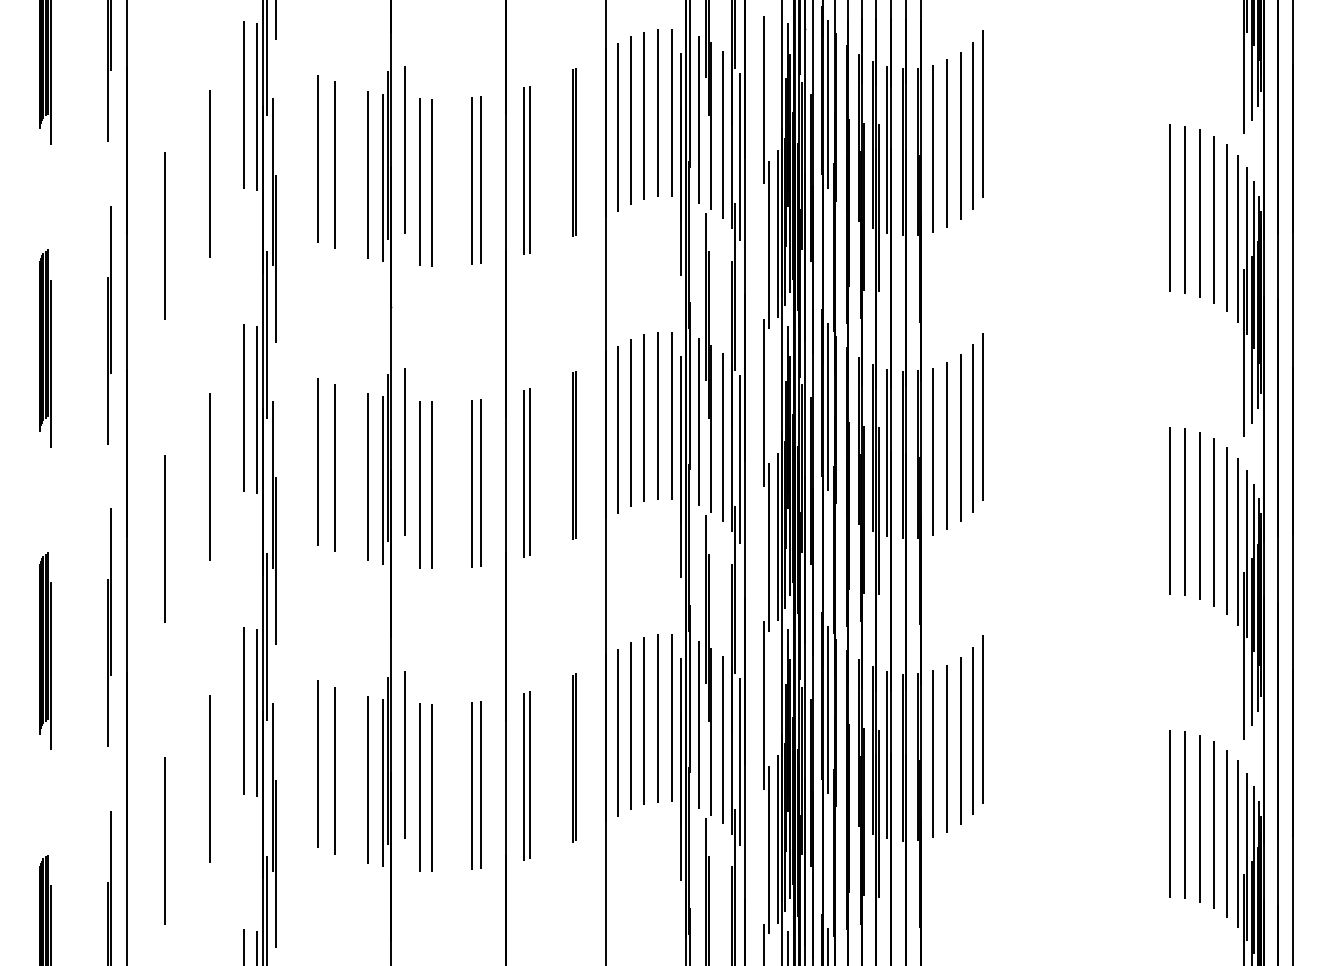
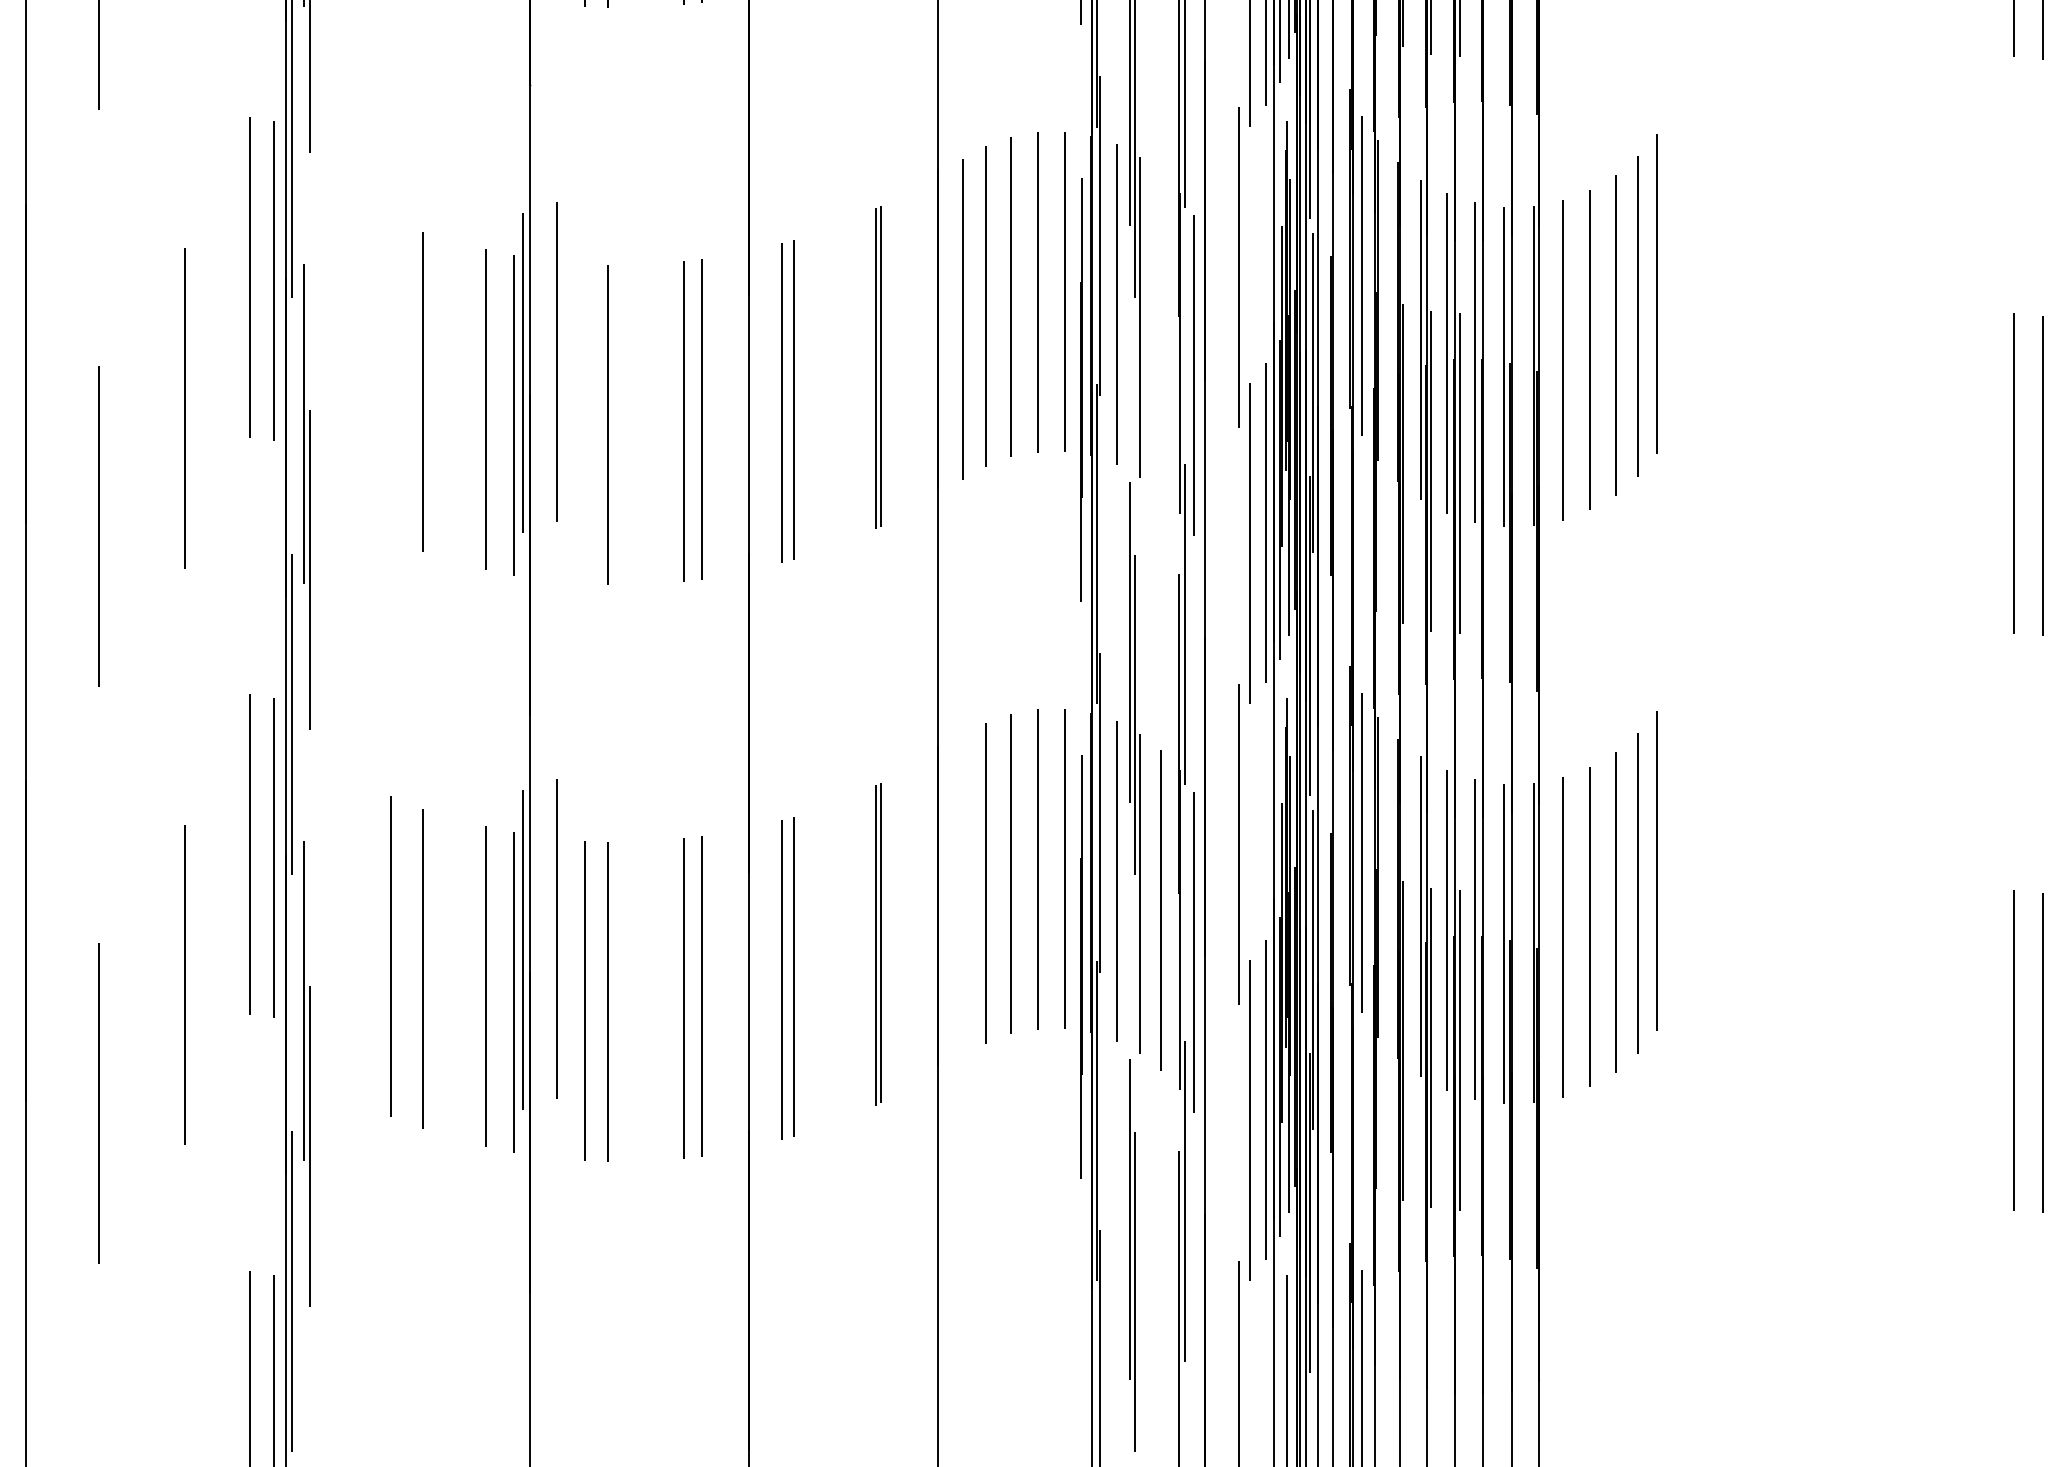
line: (722, 437) -> (1161, 333), removed
line: (318, 461) -> (391, 379), removed
line: (420, 484) -> (585, 423), removed
line: (618, 732) -> (963, 895), removed

